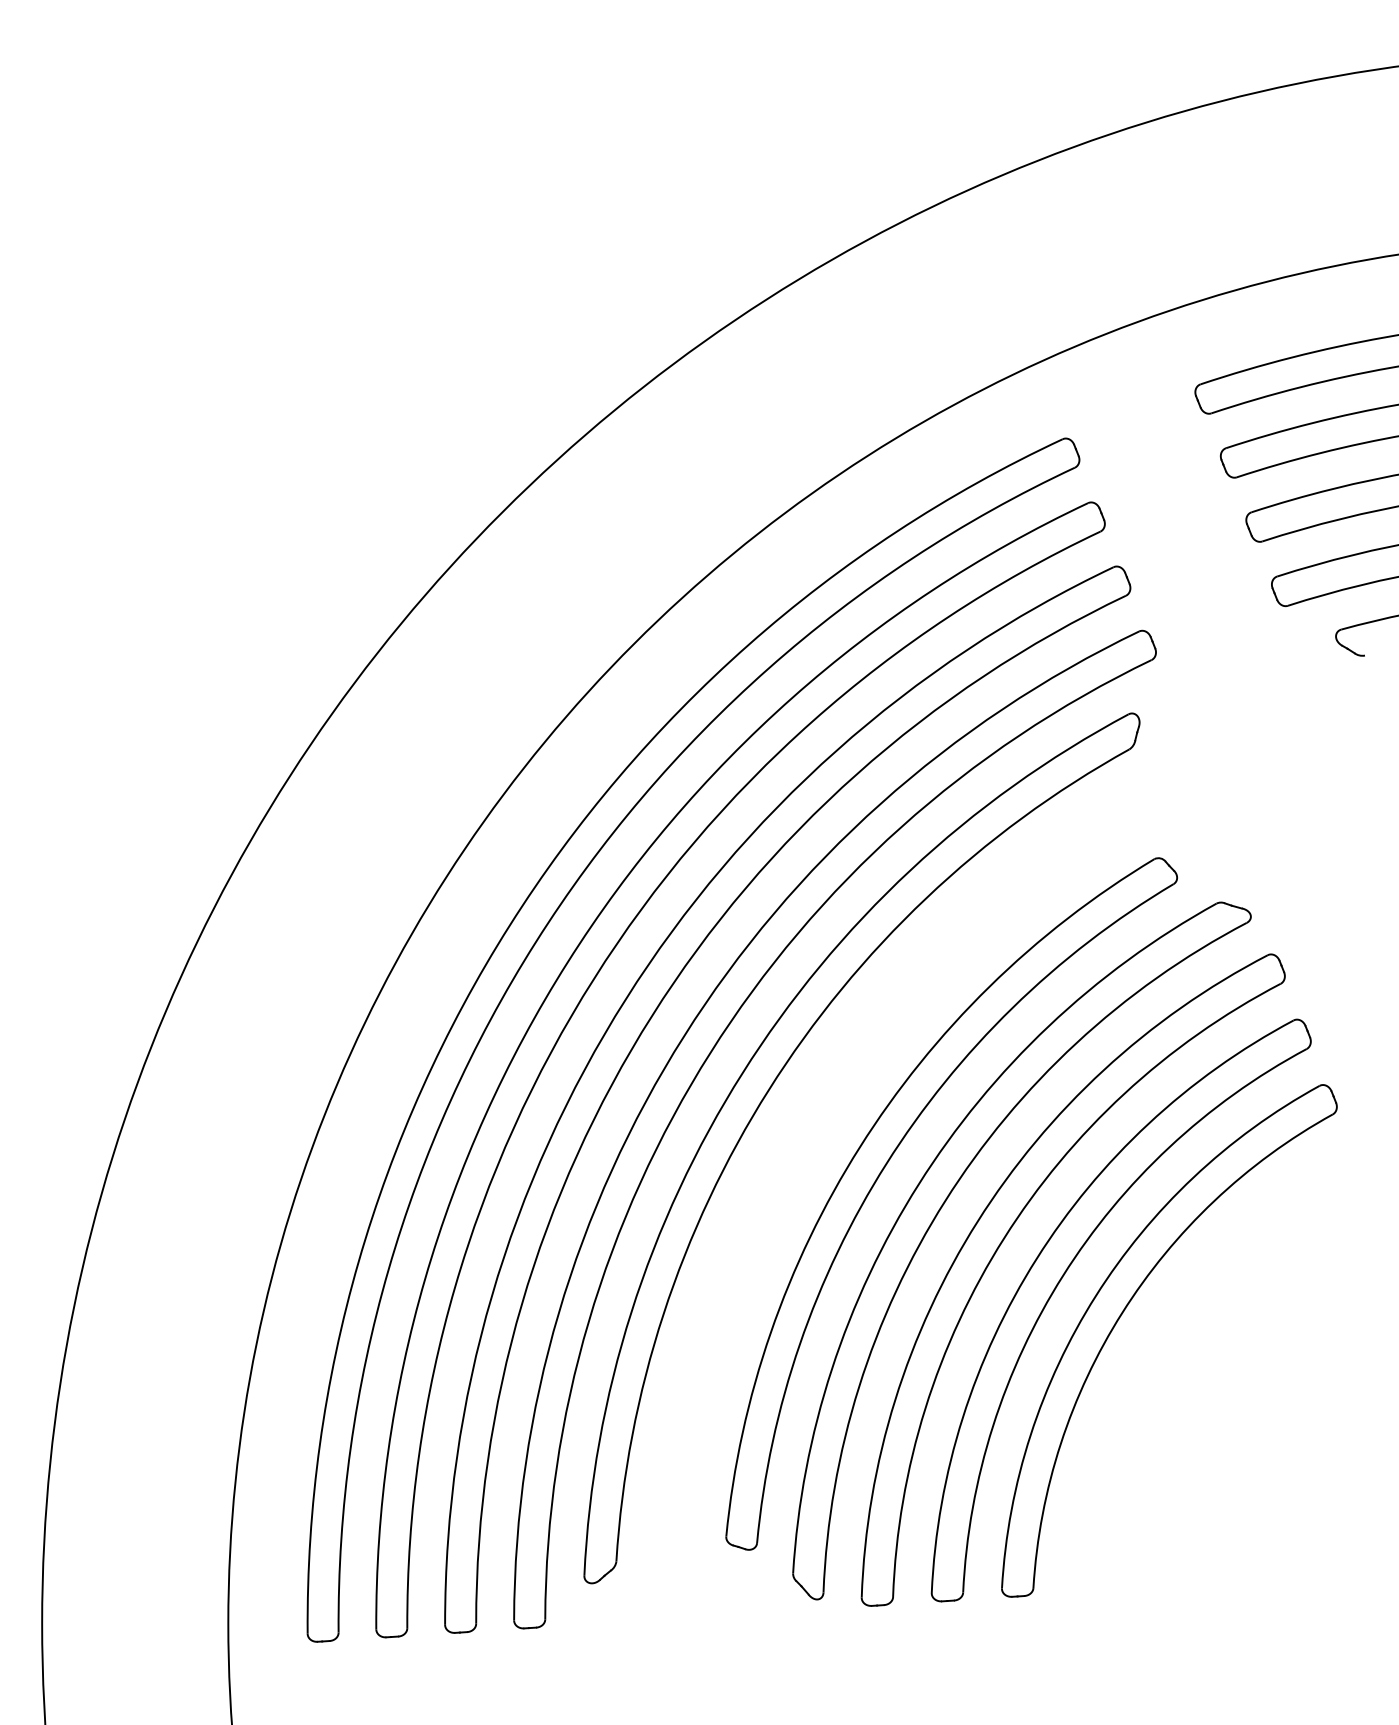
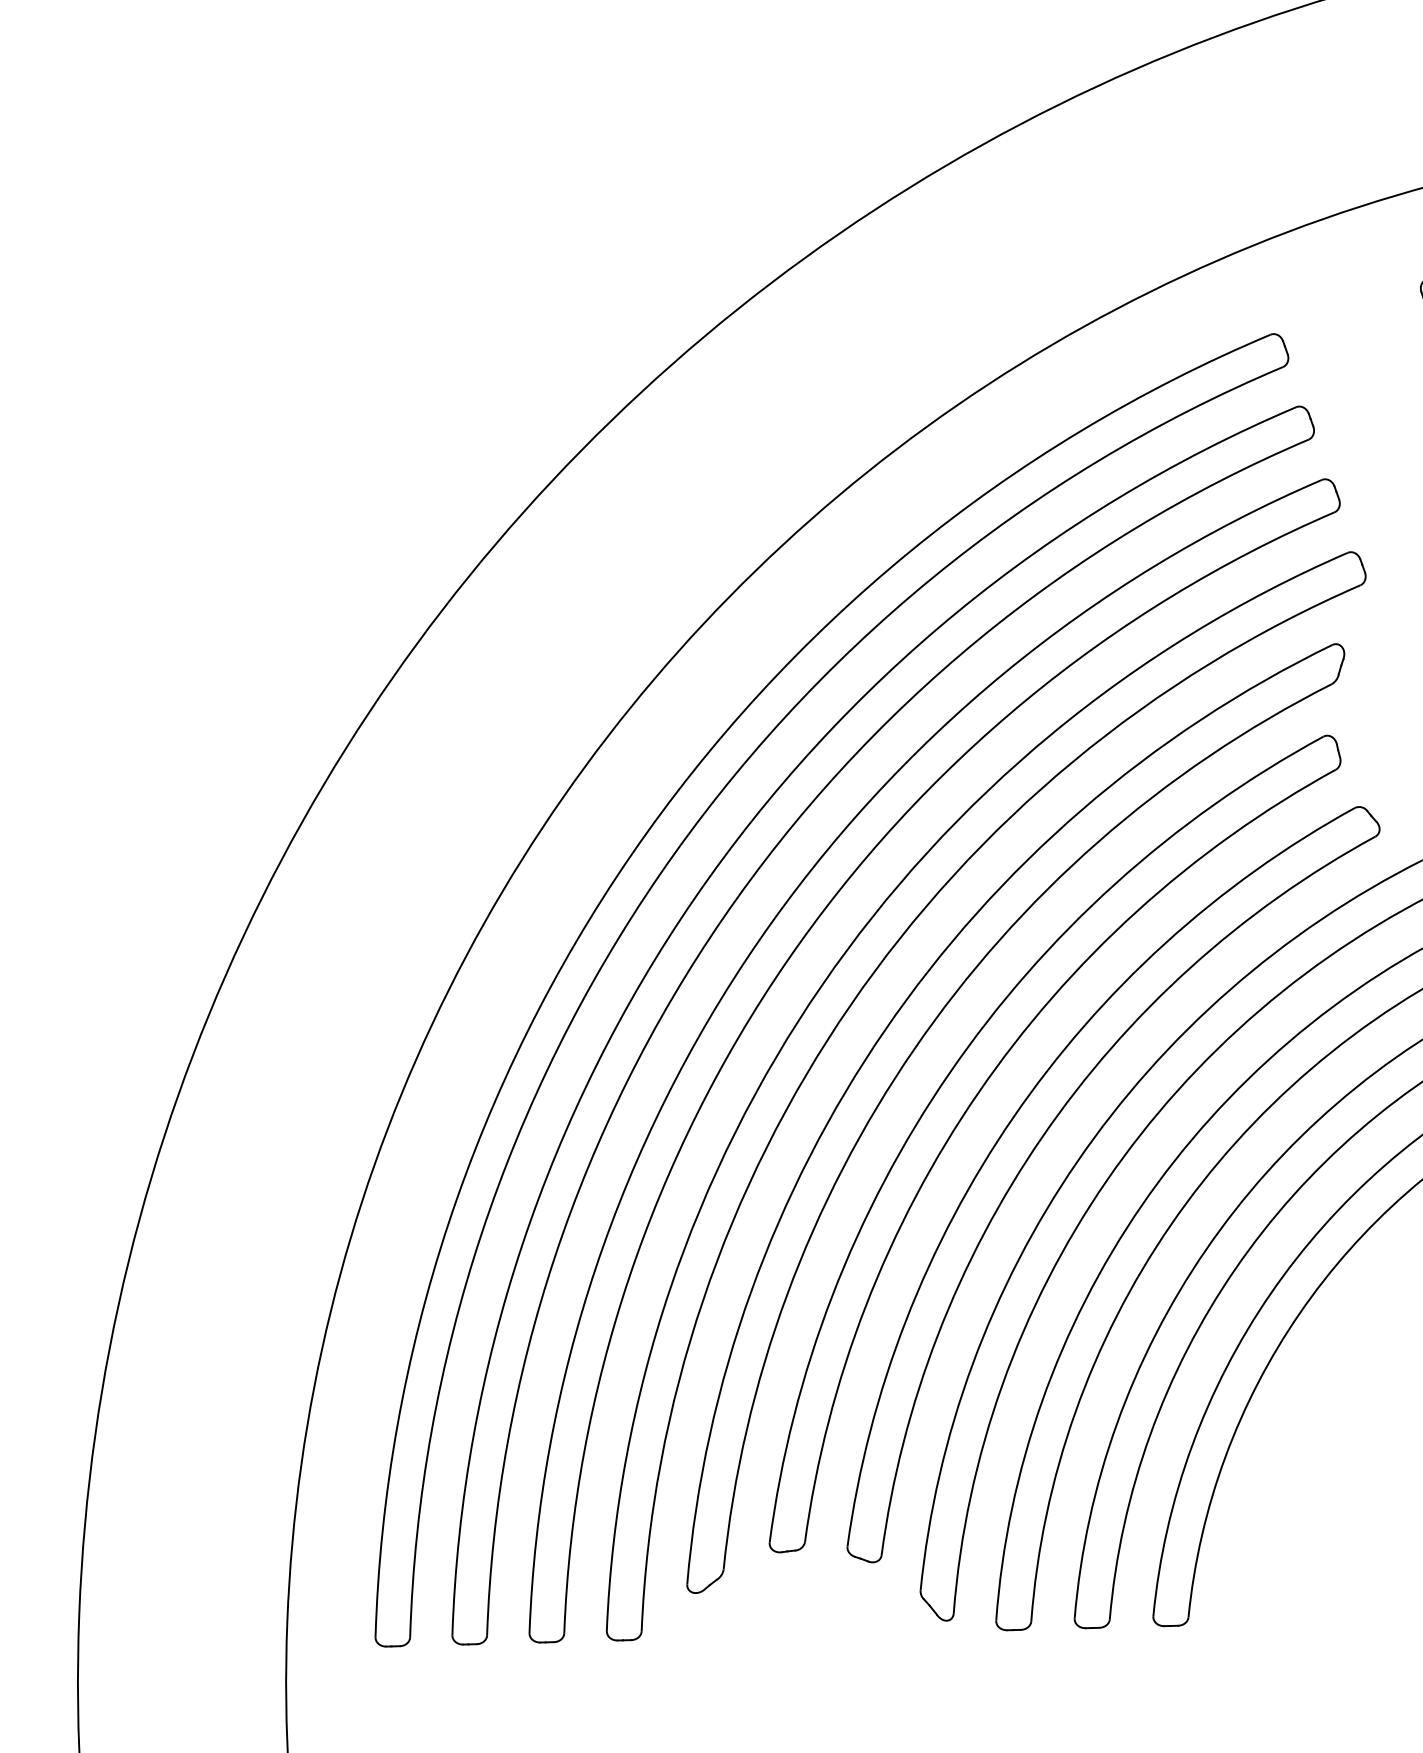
part: (827, 1129) -> (978, 1095), added

